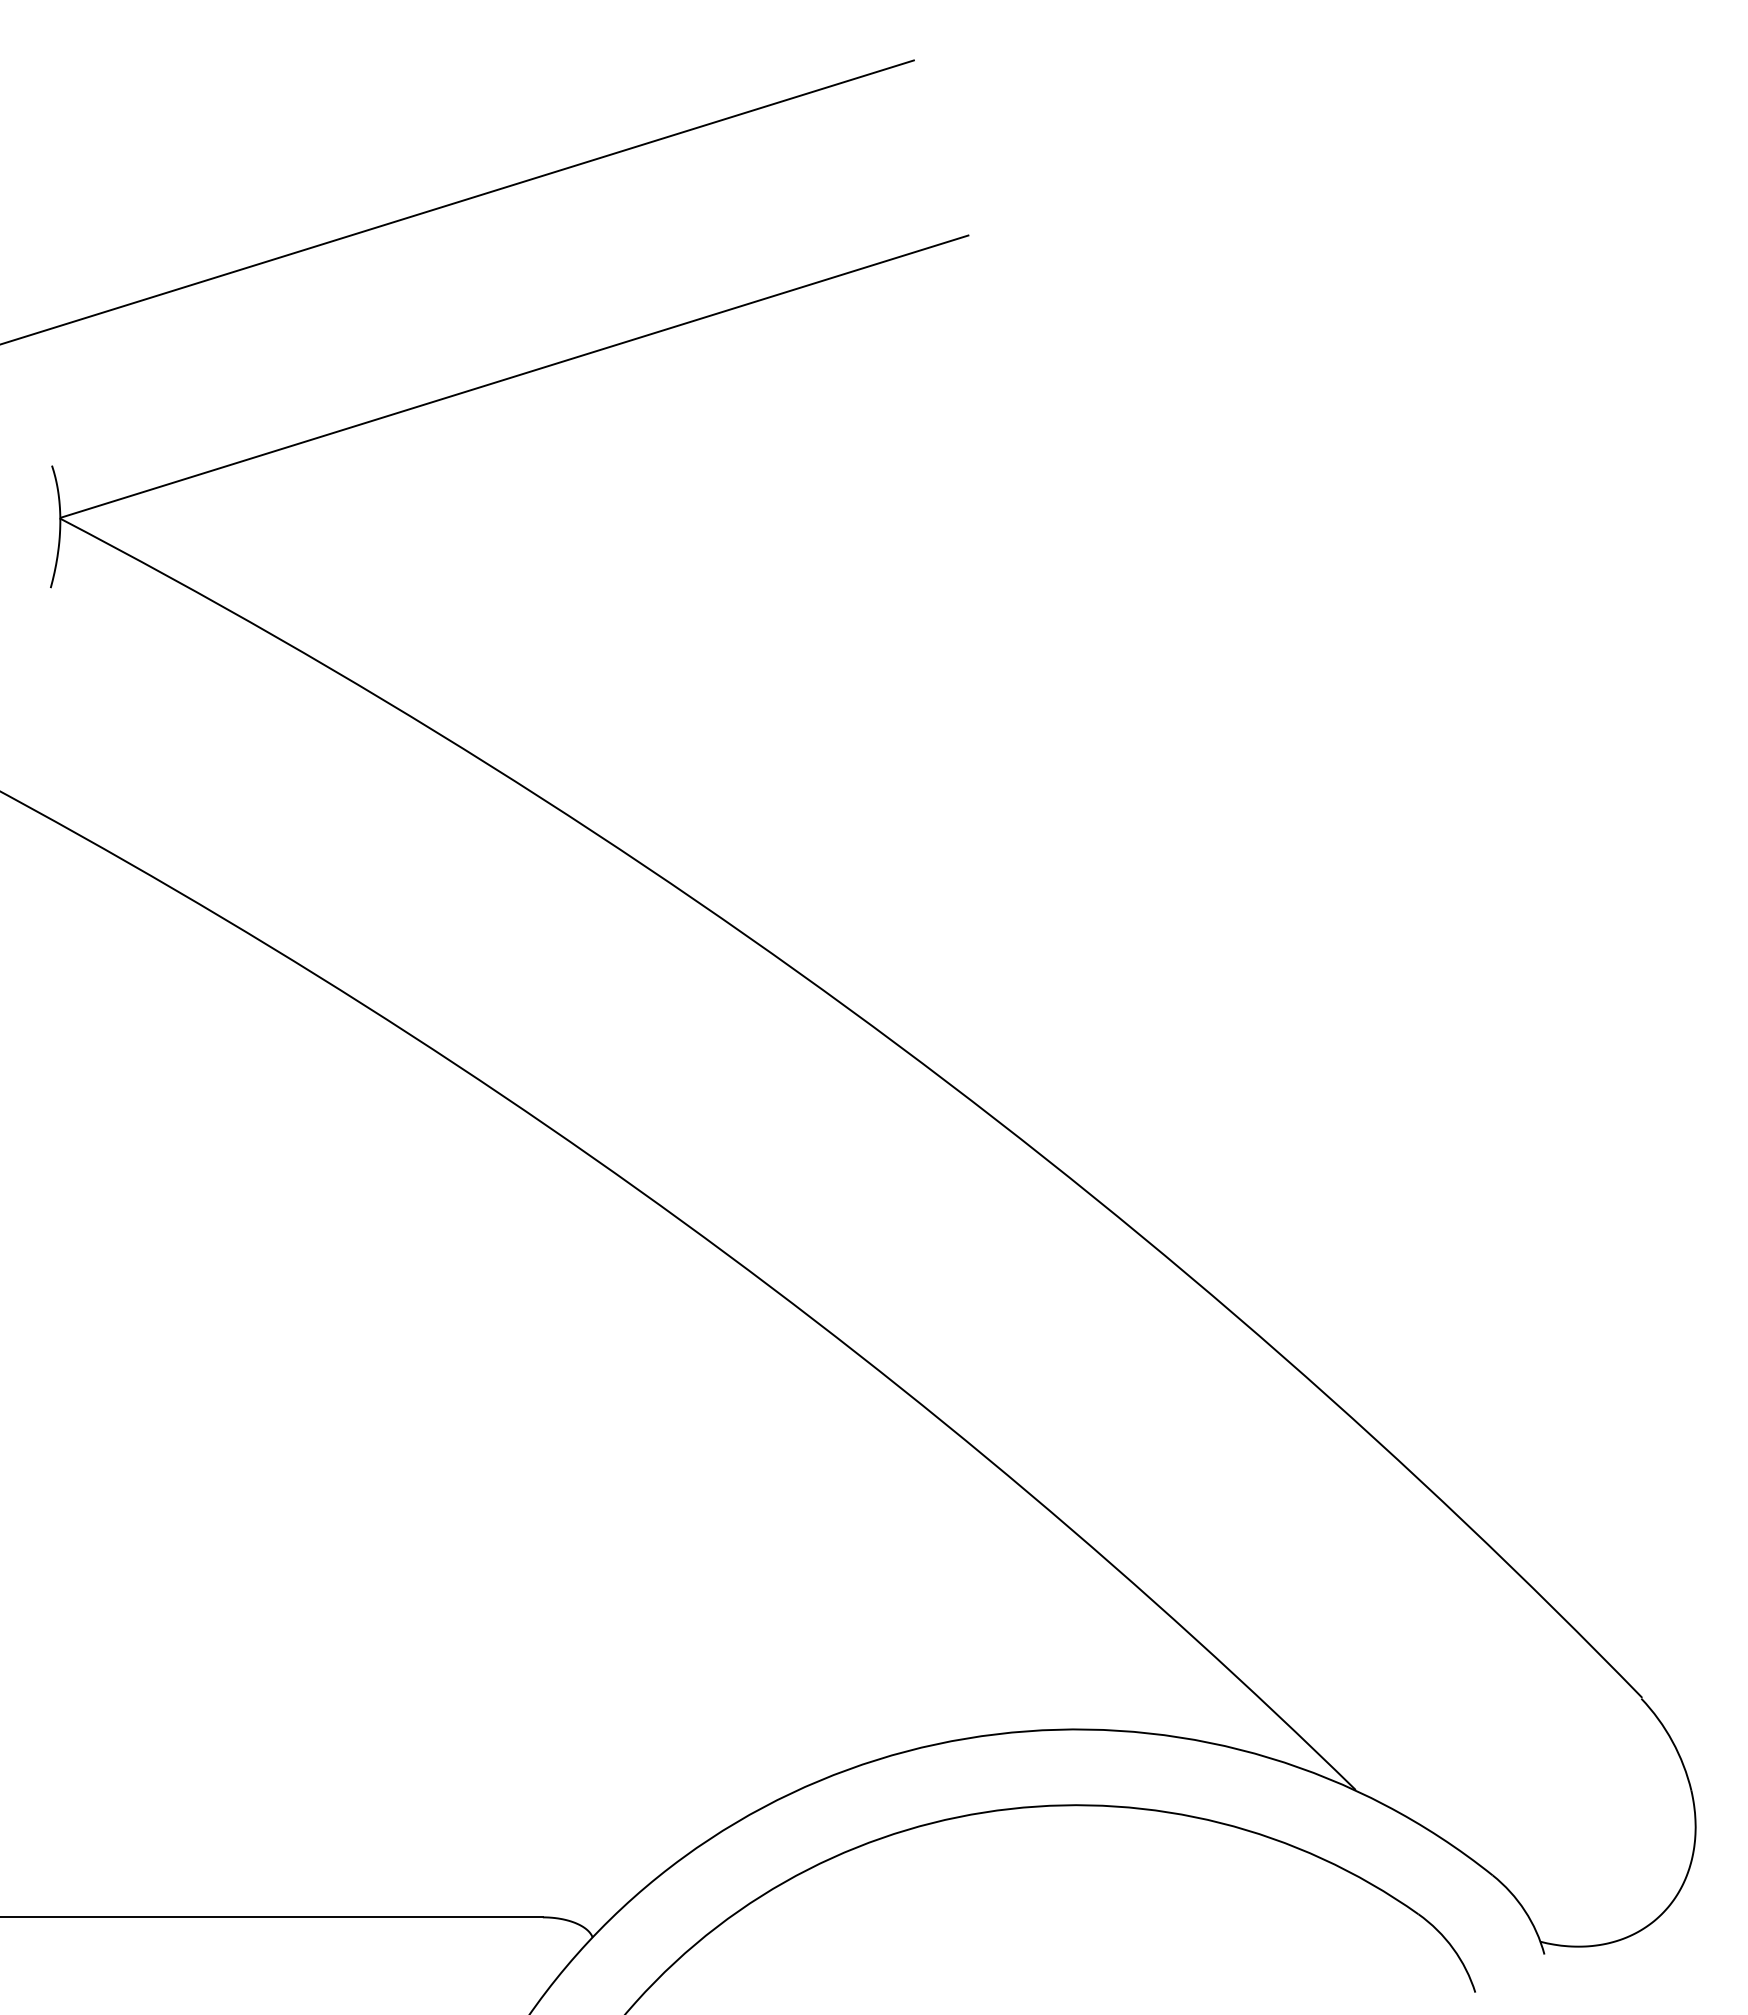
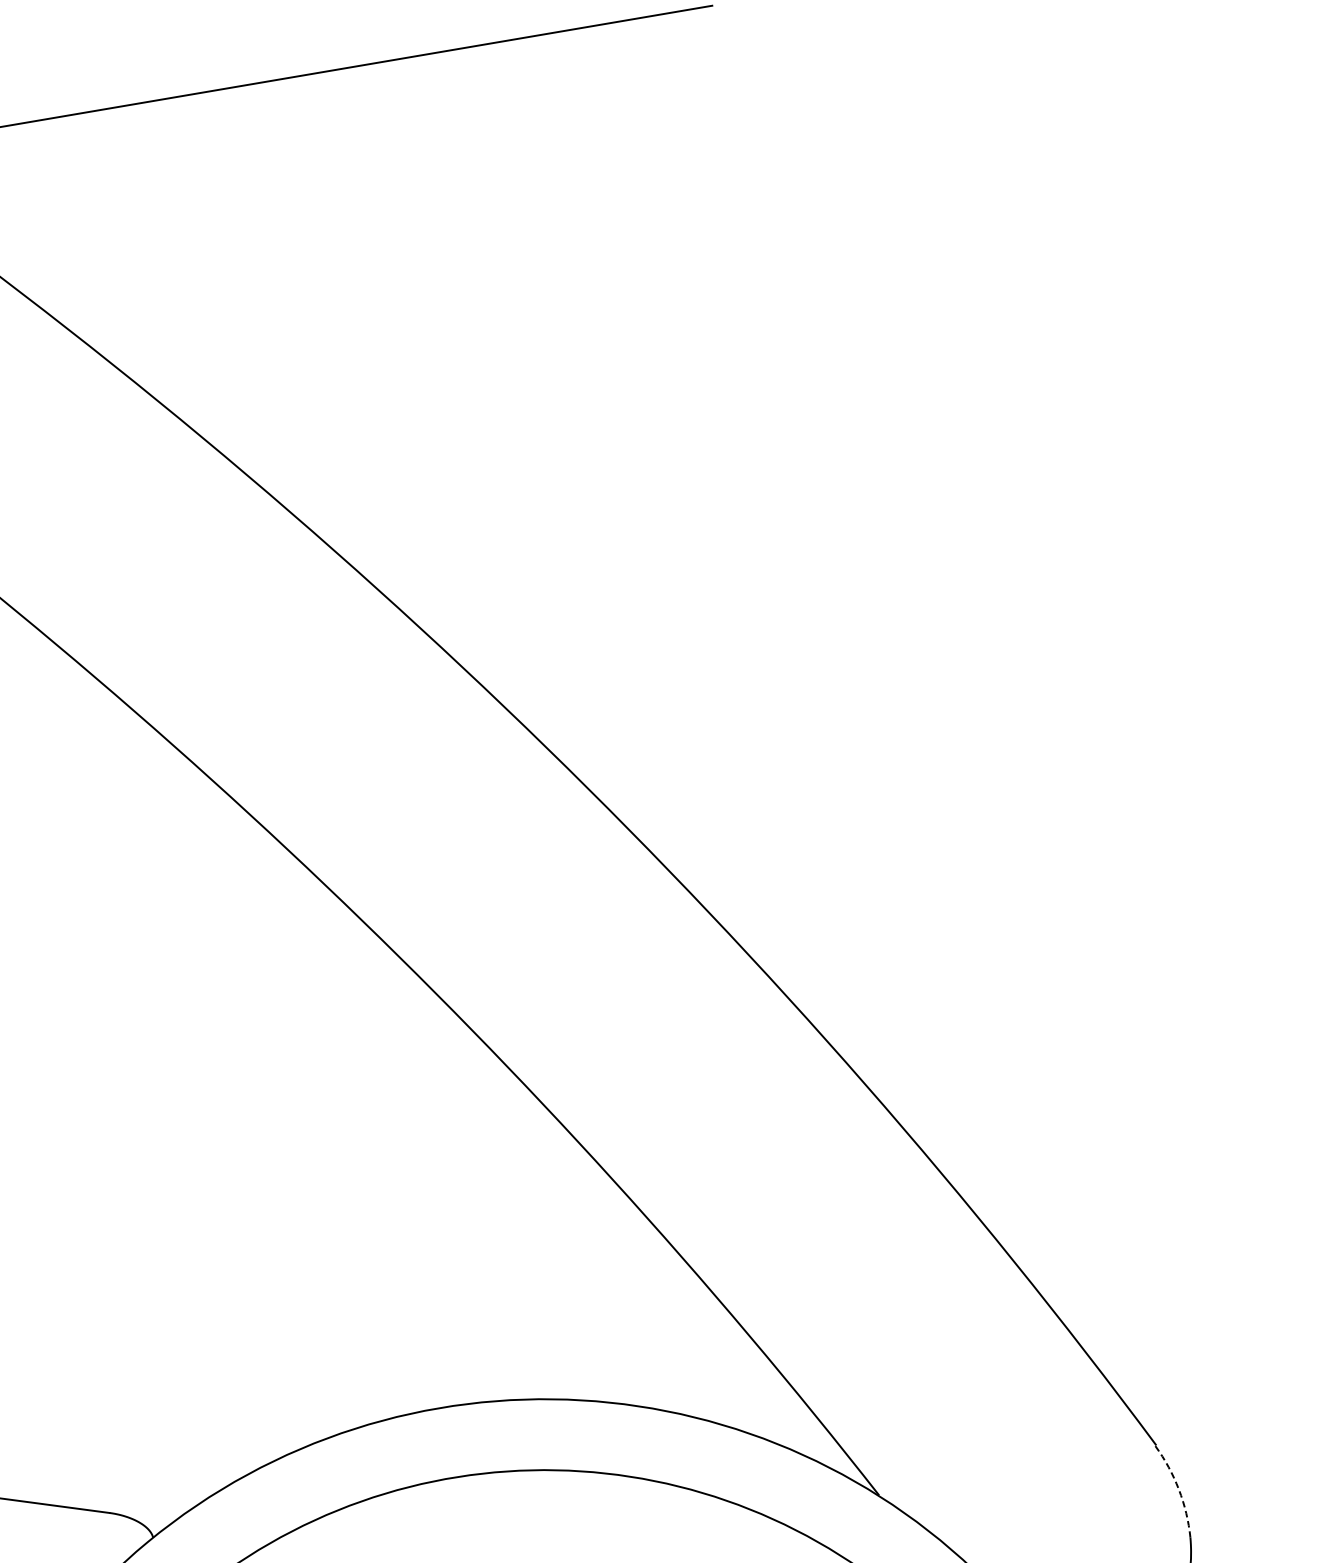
arc: (1672, 1741) -> (1178, 1489), solid -> dashed

